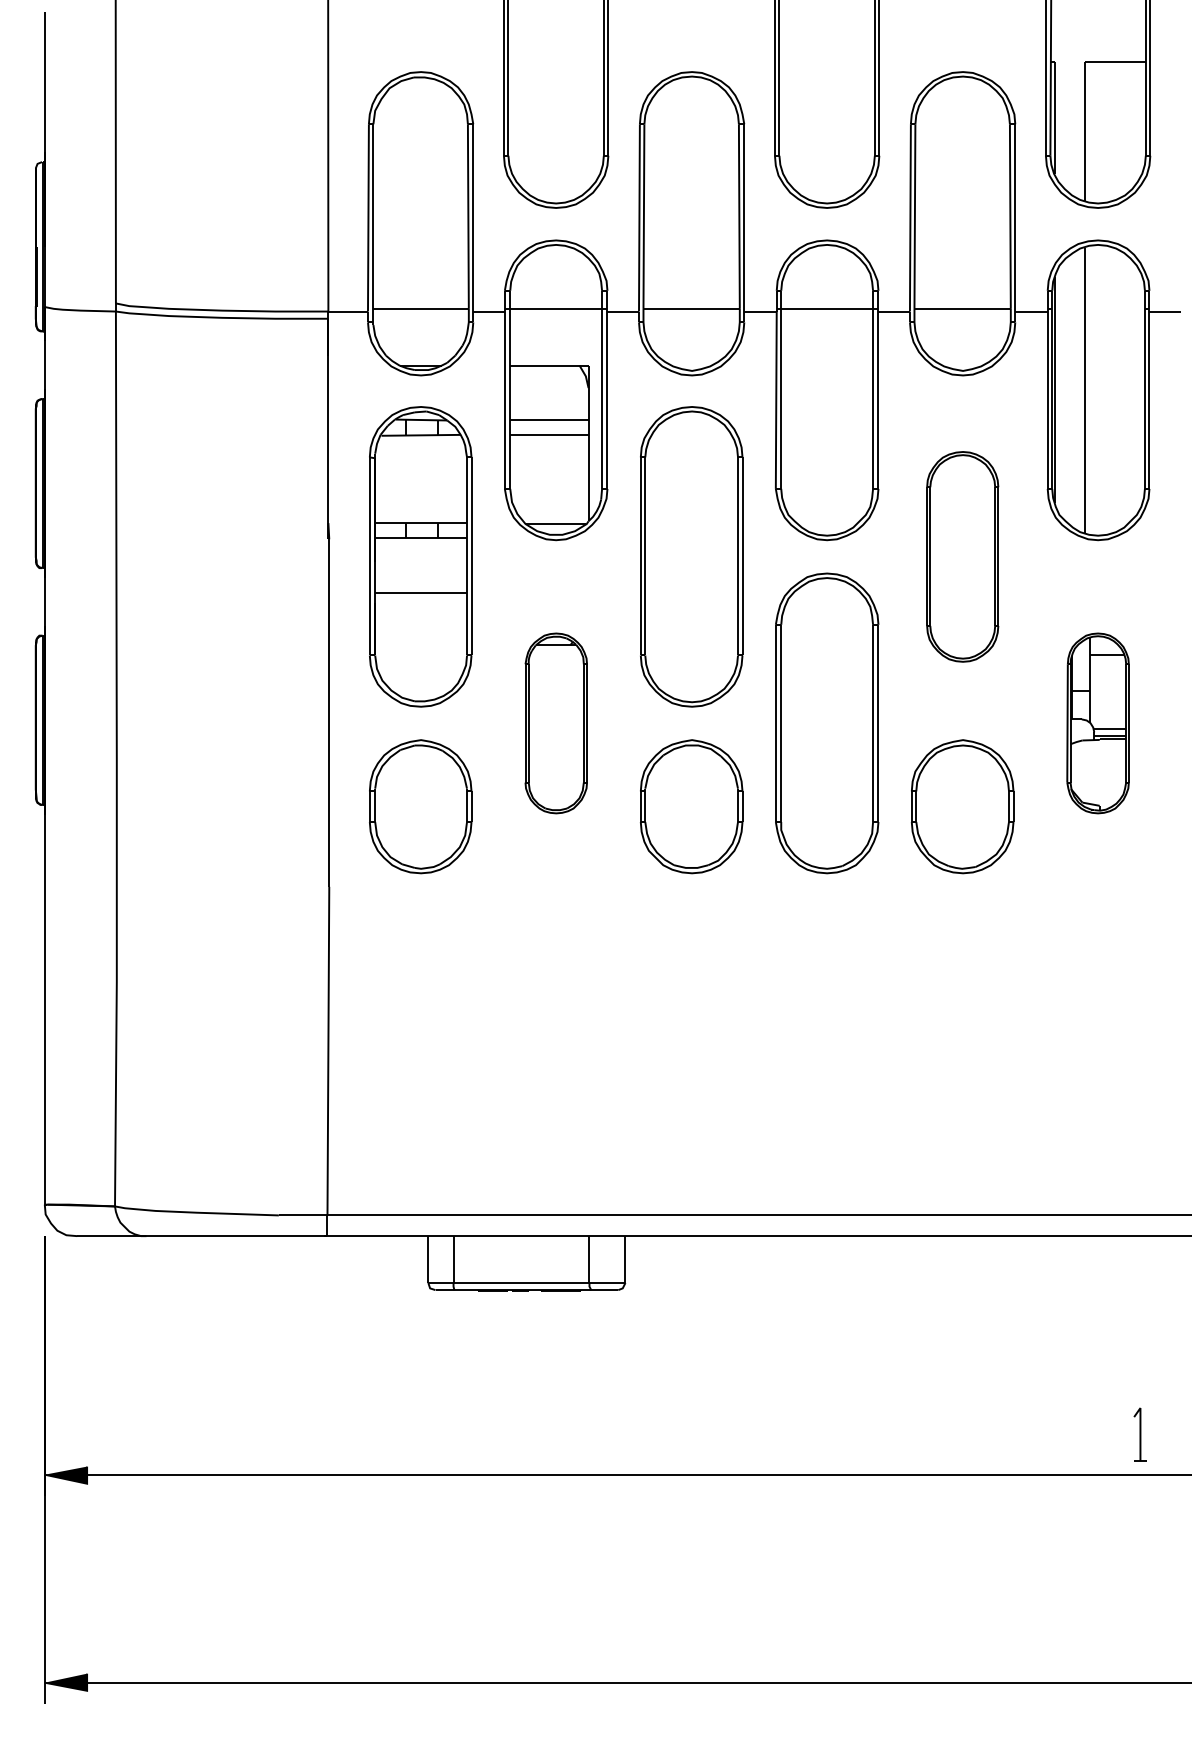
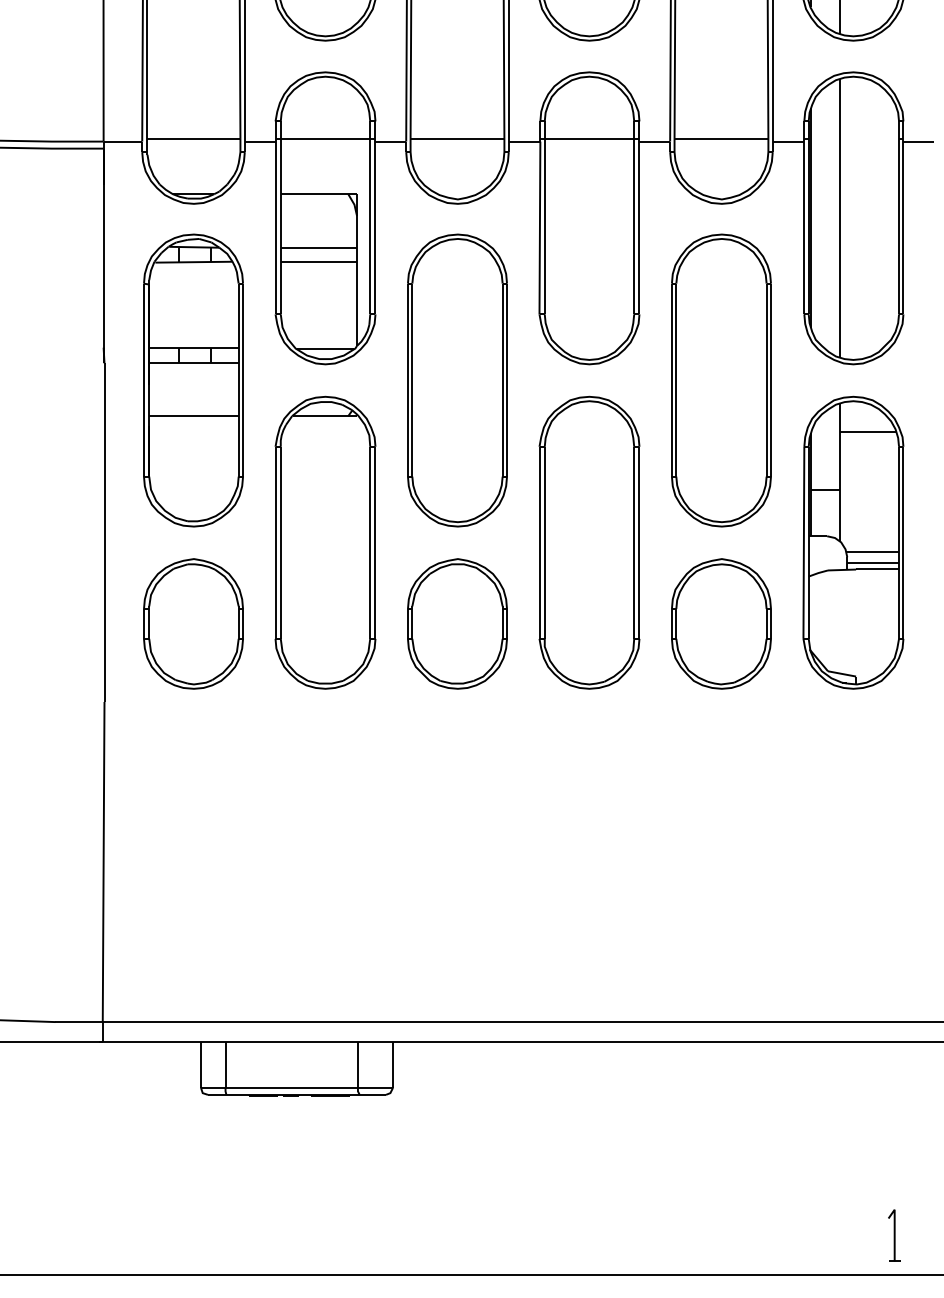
part: (962, 556) -> (721, 380), size x1.43
part: (556, 723) -> (325, 542), size x1.67
part: (1097, 723) -> (852, 542), size x1.67

